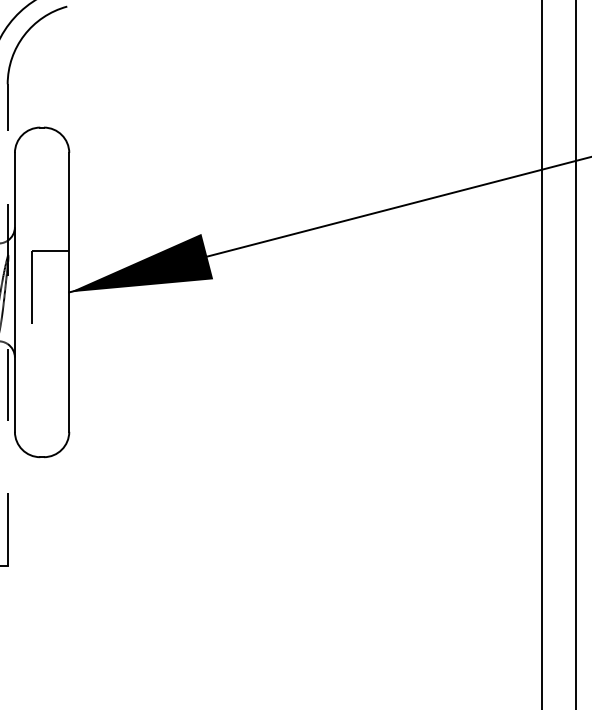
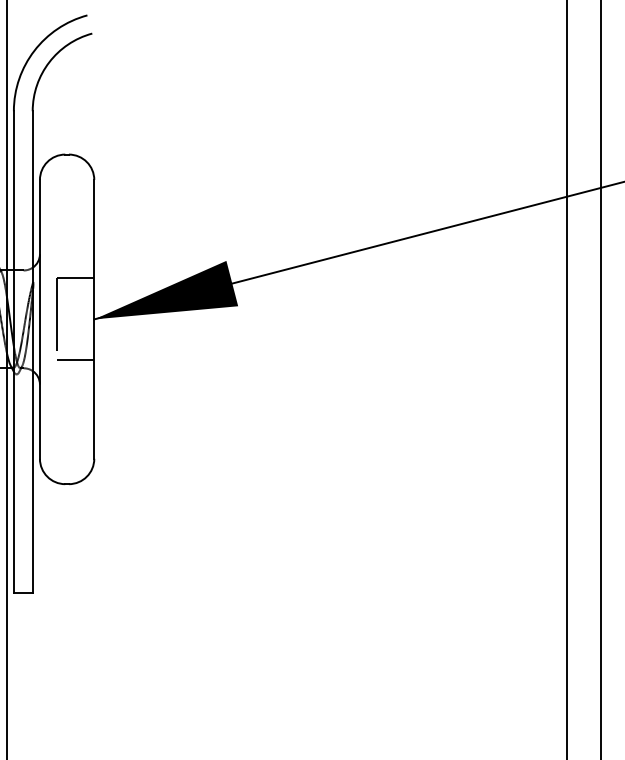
line: (7, 325) -> (32, 352), dashed -> solid
line: (50, 333) -> (75, 360), added

